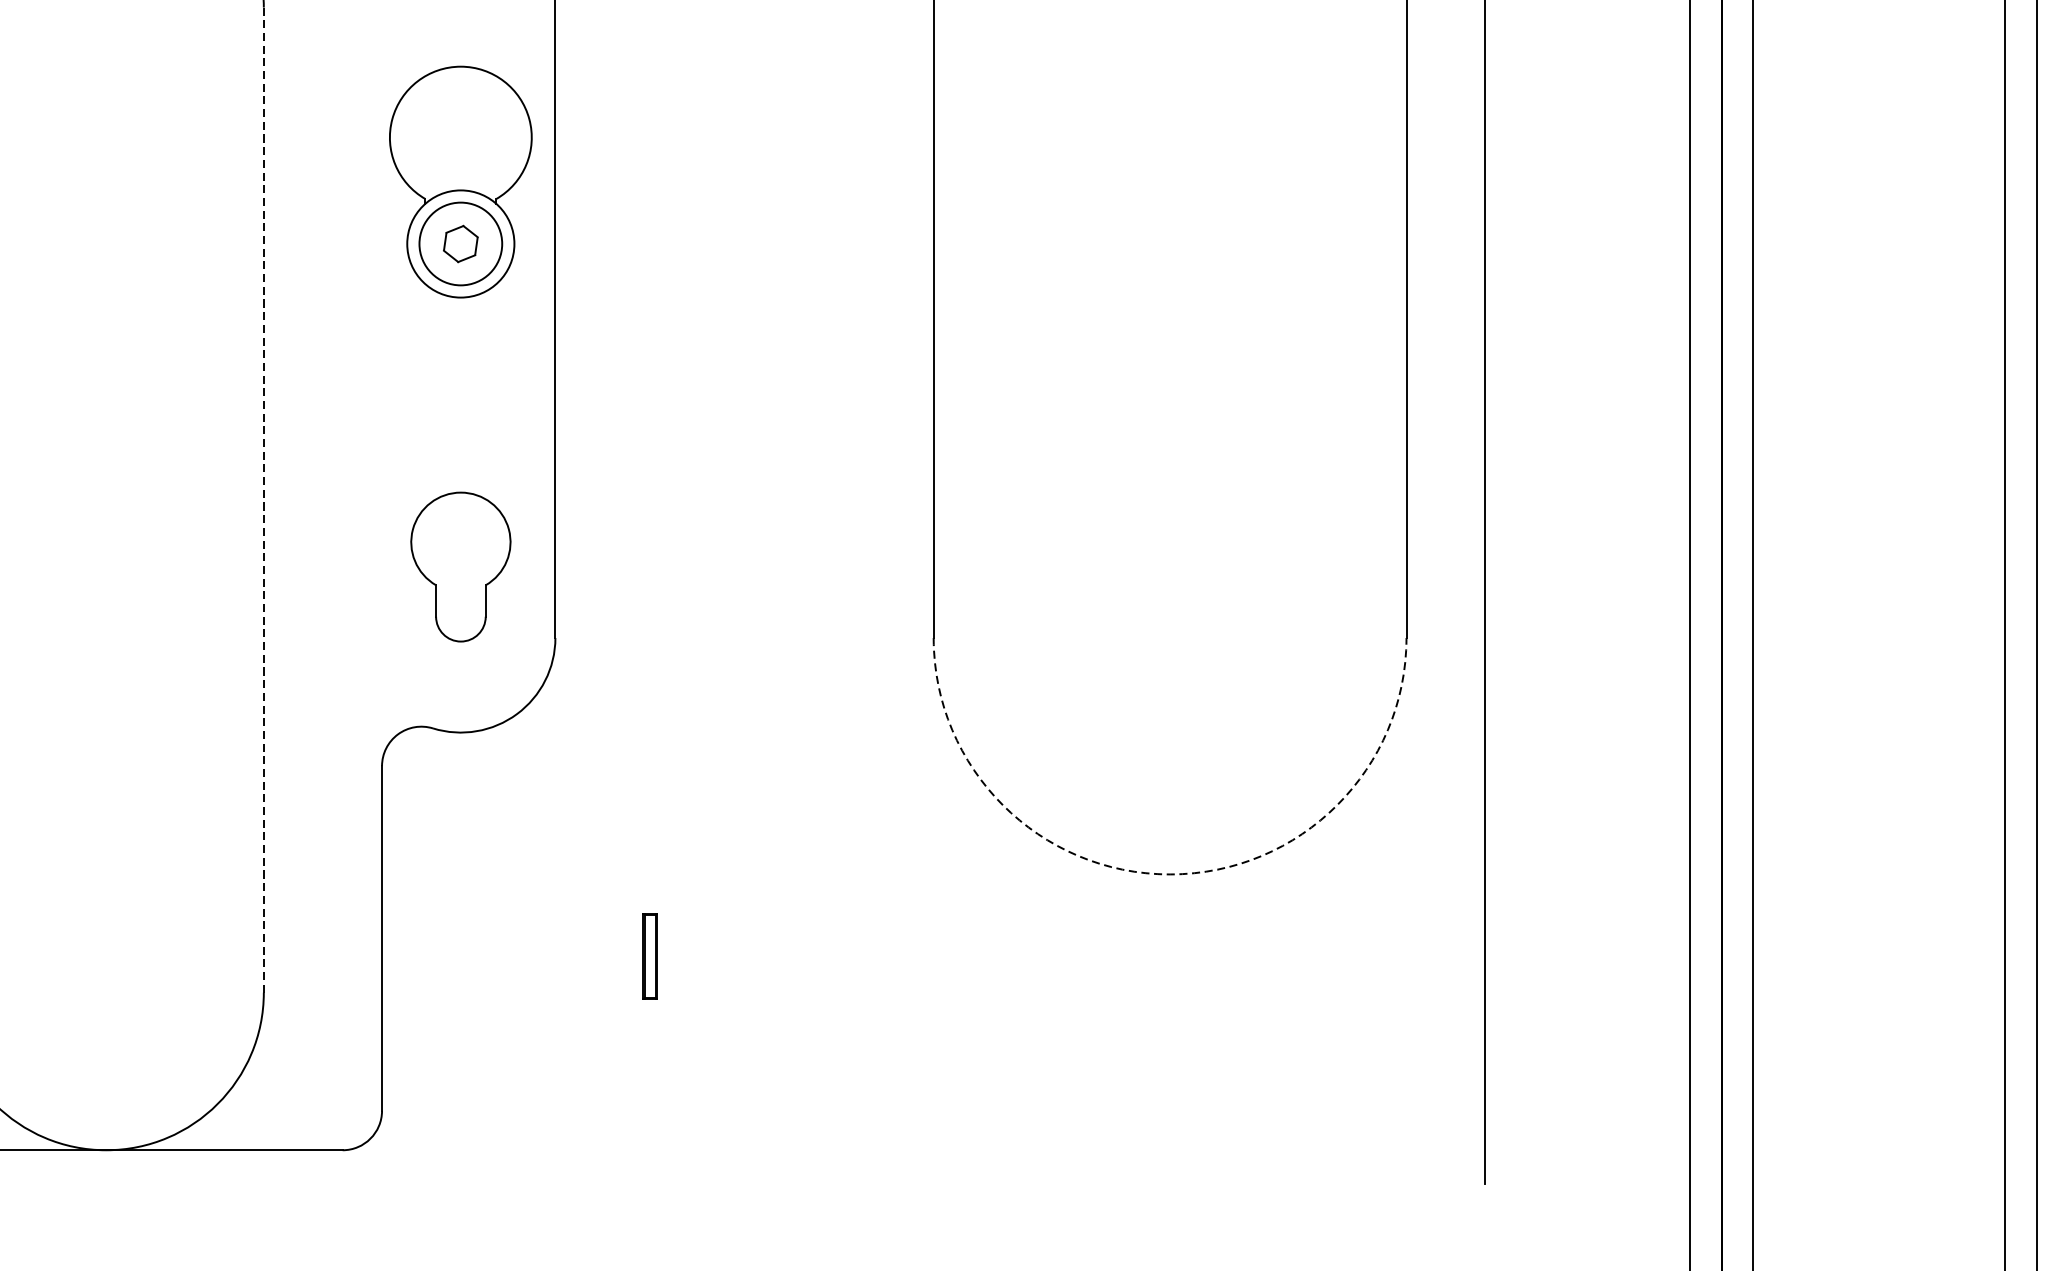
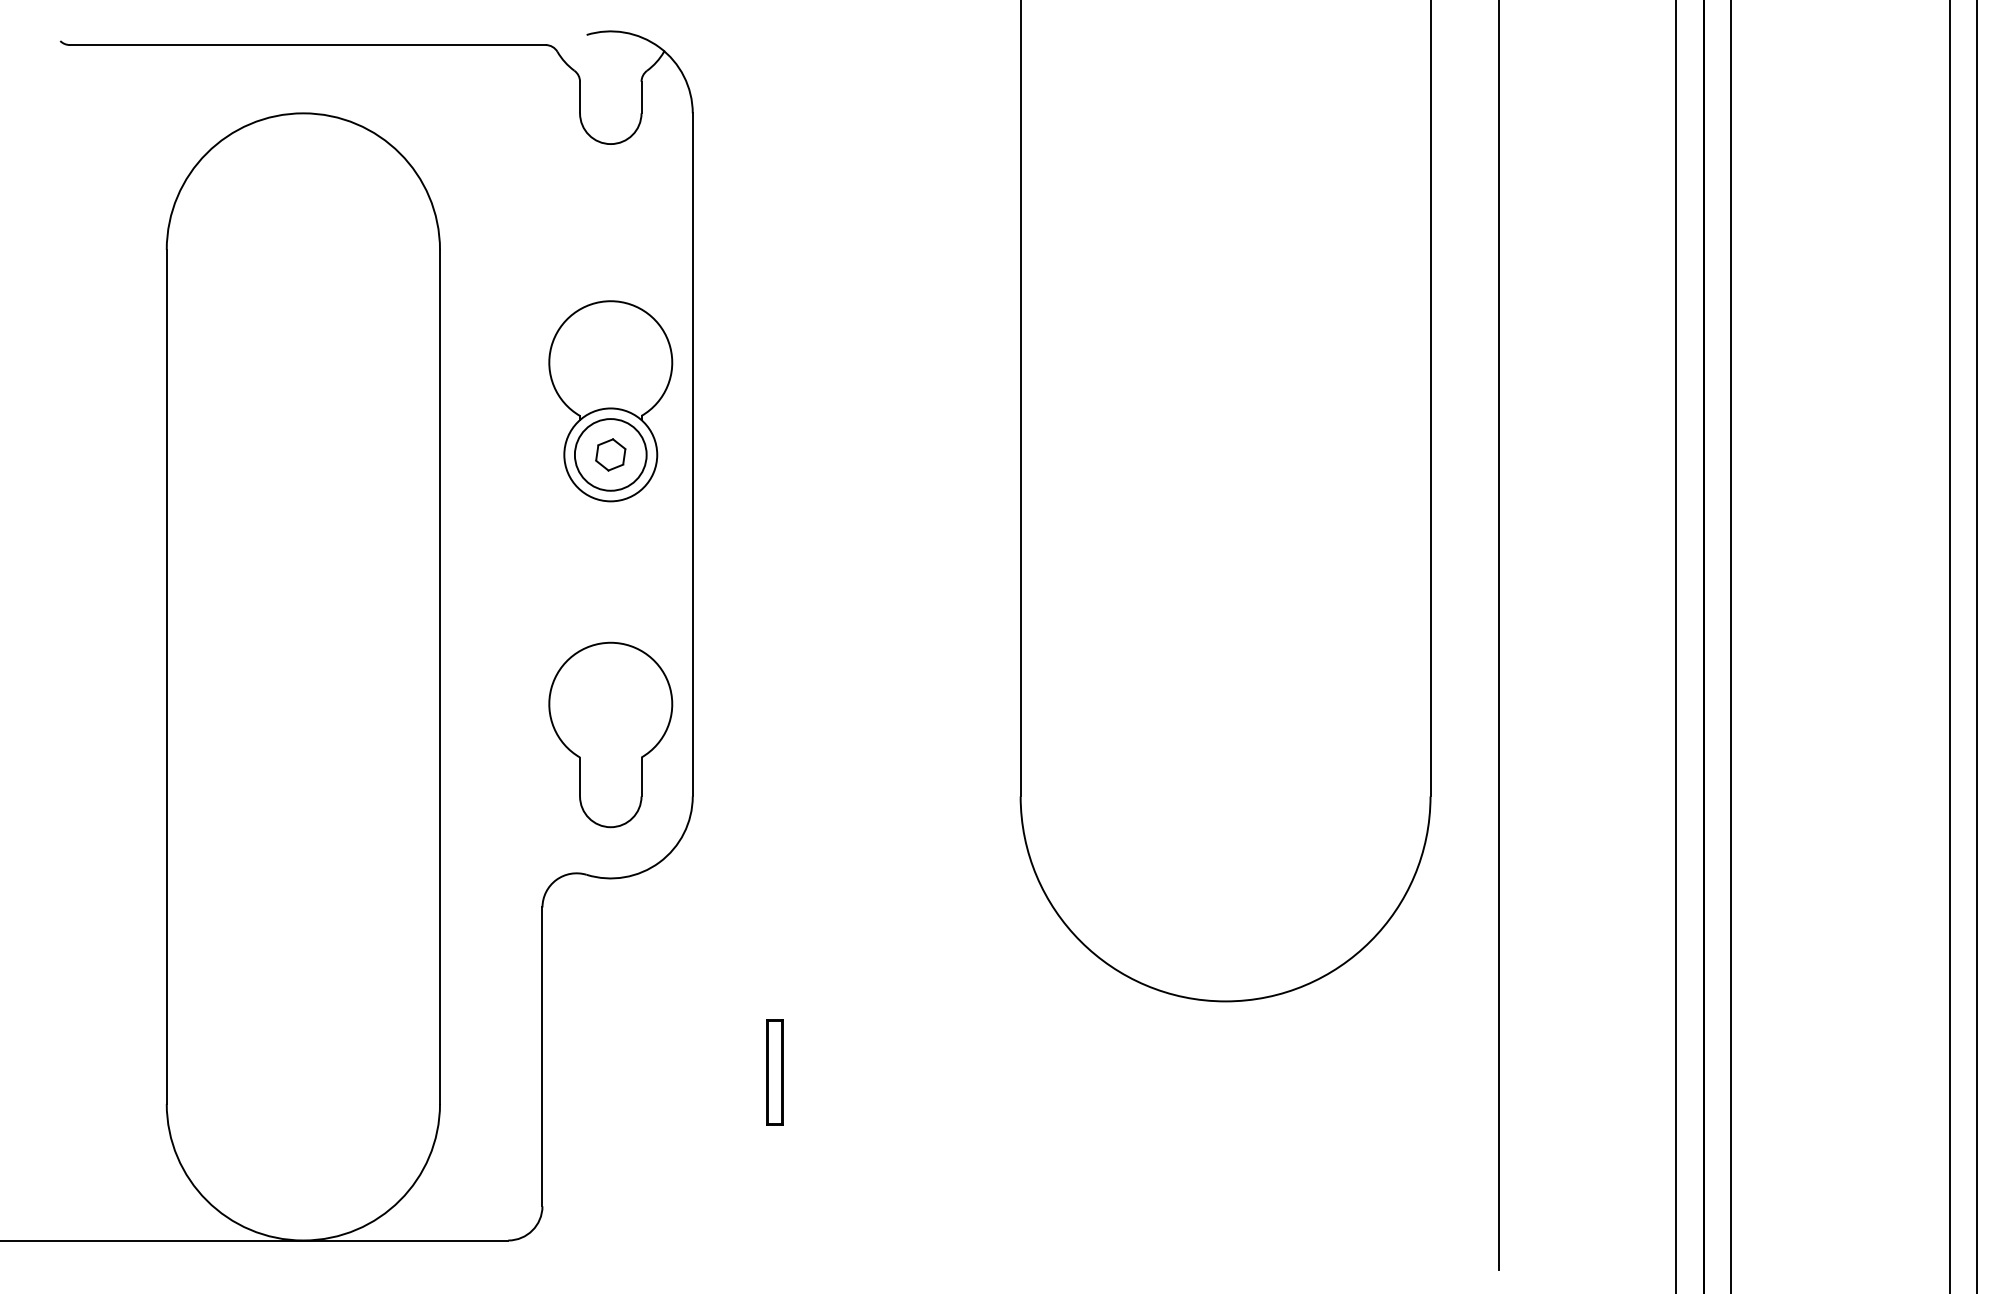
line: (264, 499) -> (440, 676), dashed -> solid
part: (460, 566) -> (610, 734), size x1.43
arc: (1169, 874) -> (1225, 1001), dashed -> solid
part: (649, 956) -> (774, 1072), size x1.43

